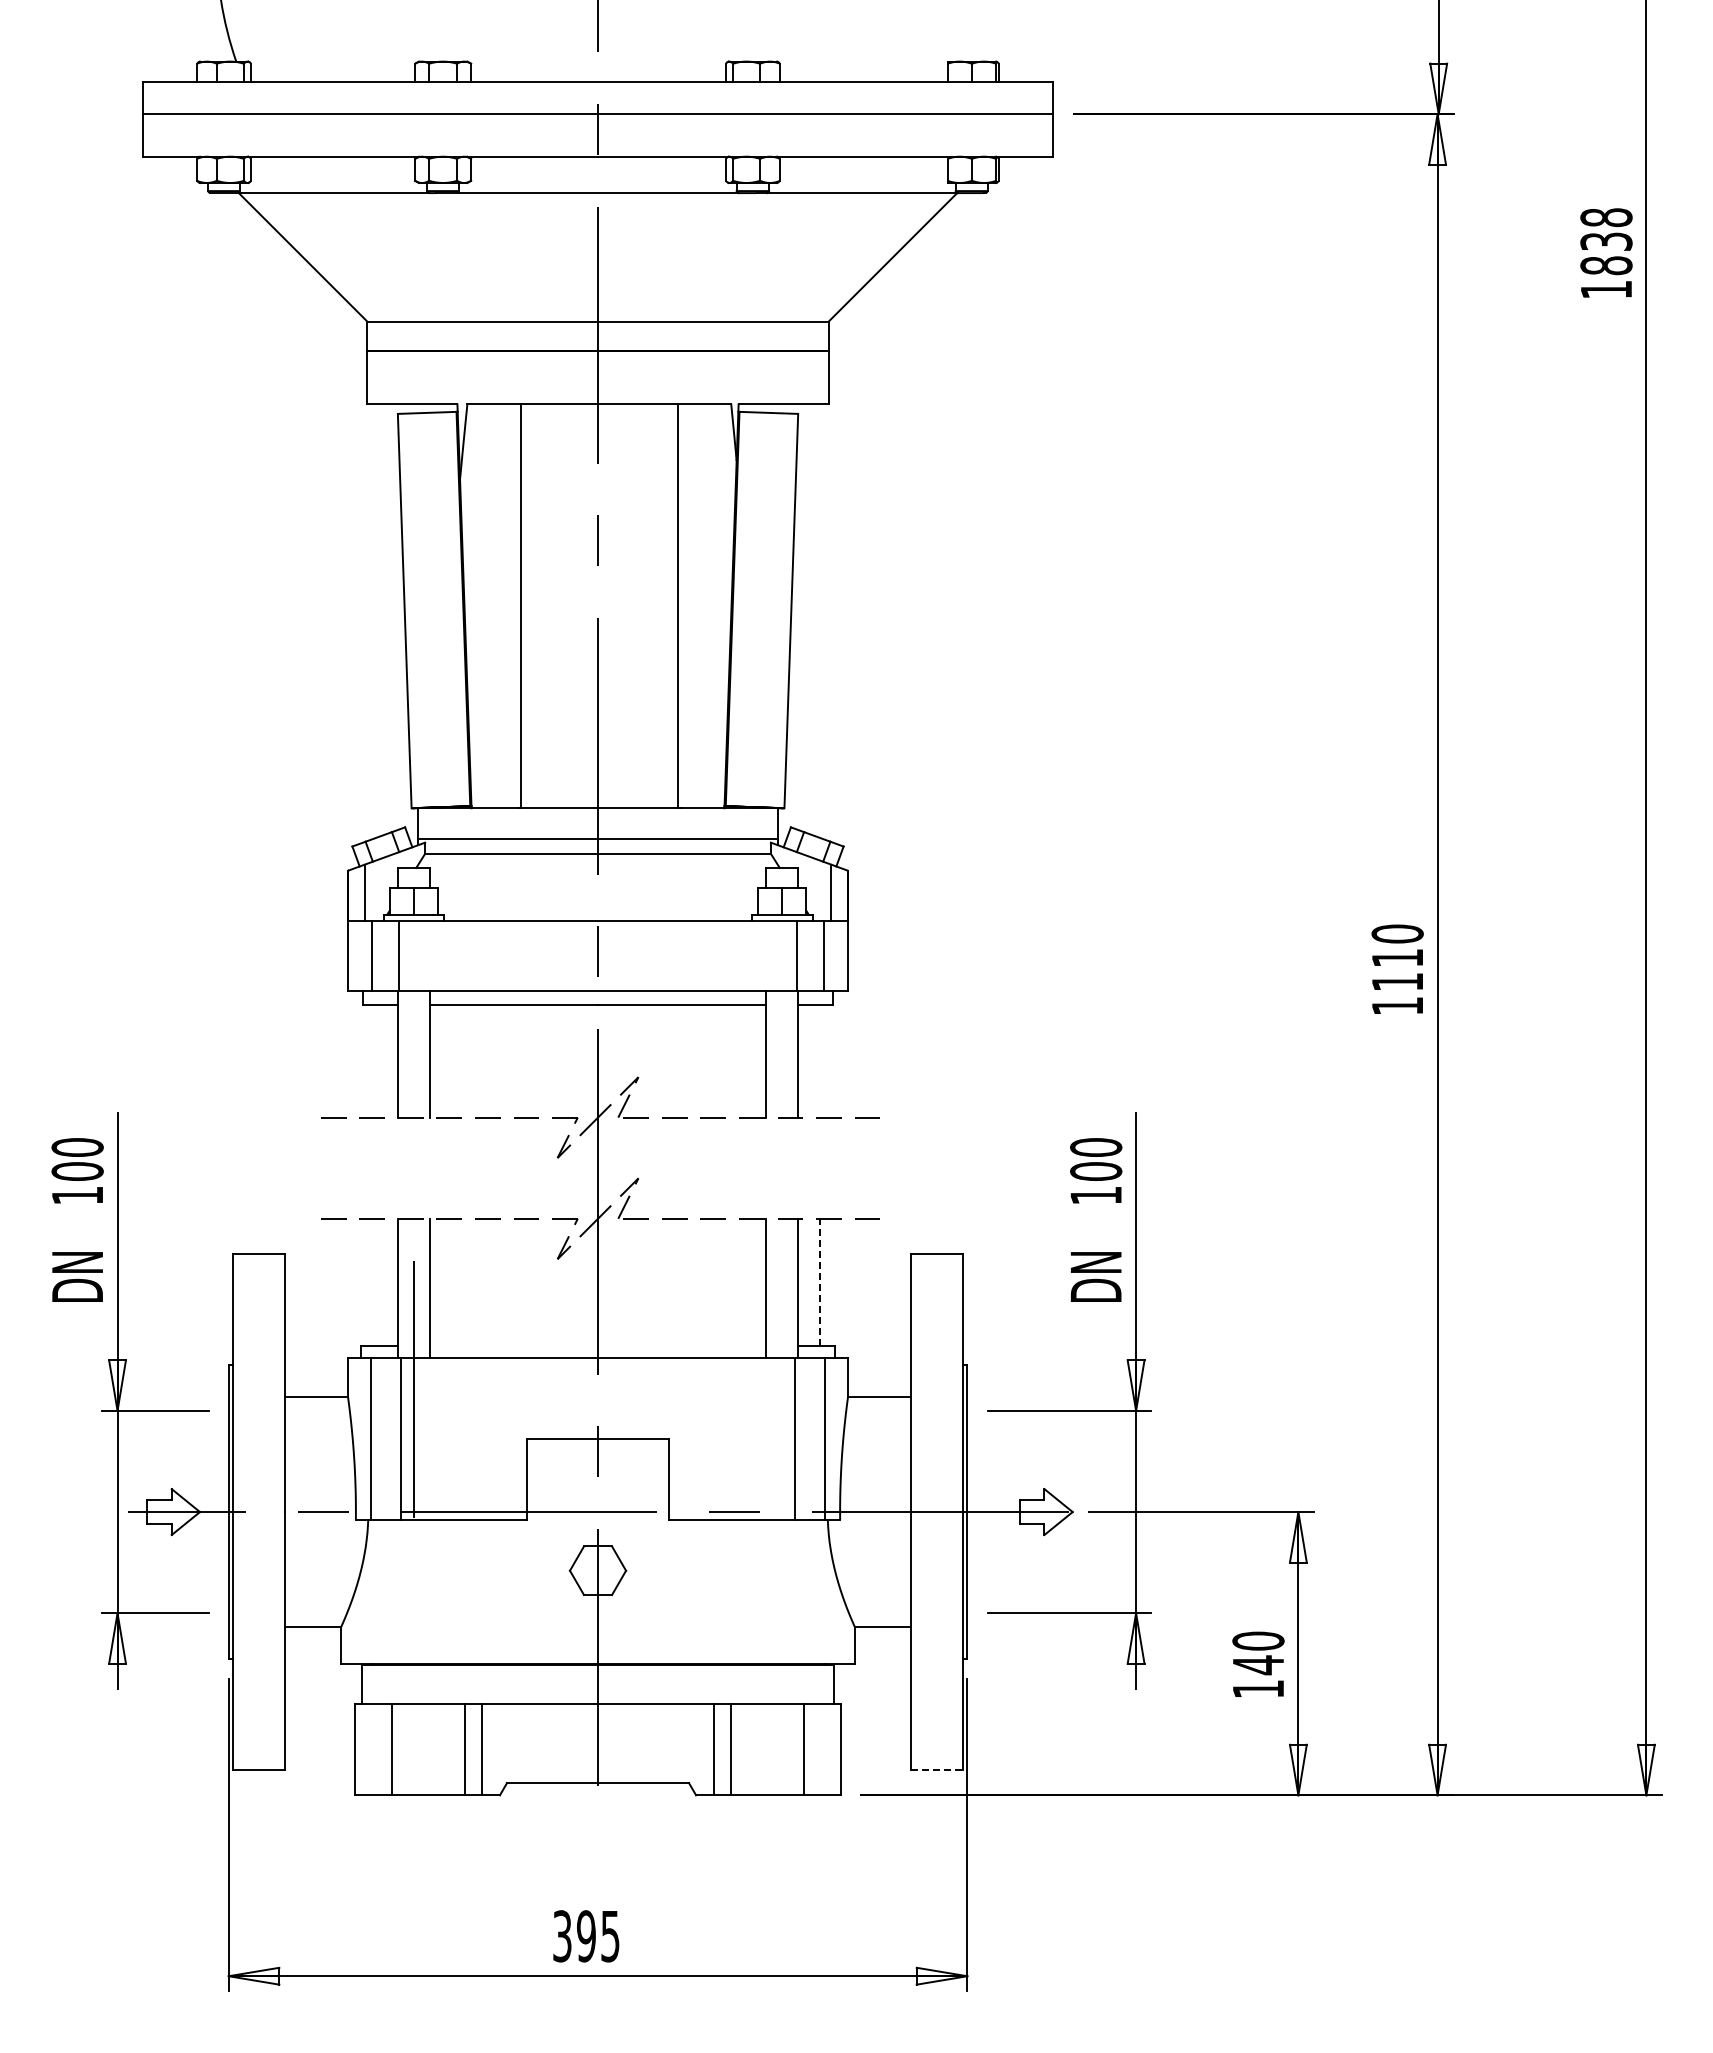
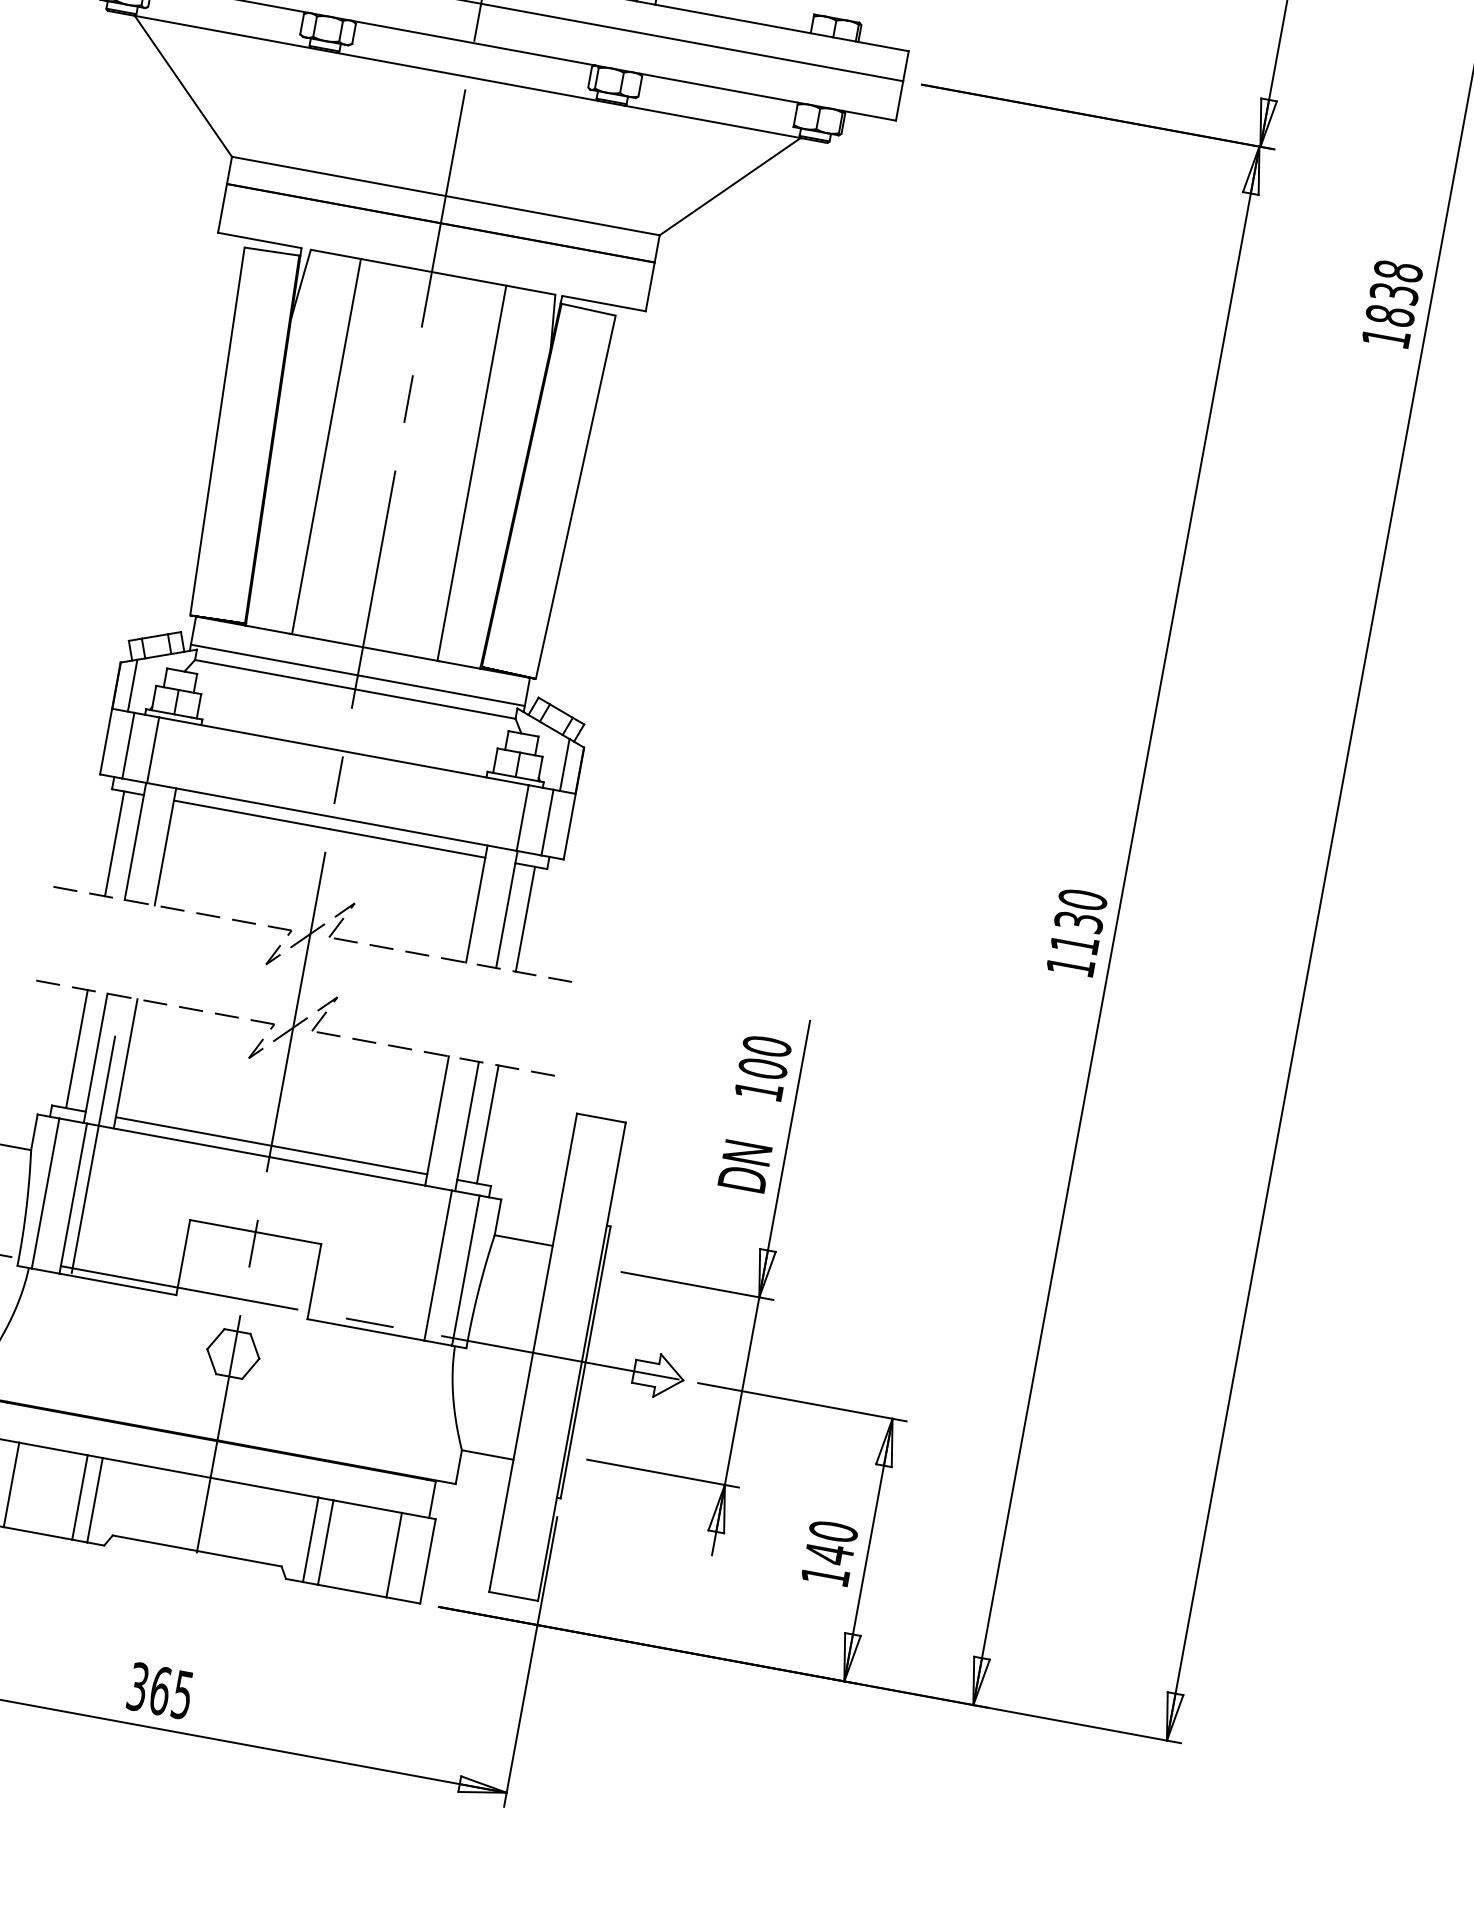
text: (1397, 958) -> (1078, 922), 1110 -> 1130
line: (376, 1060) -> (114, 843), added
line: (819, 1060) -> (525, 918), added
line: (376, 1282) -> (77, 1049), added
line: (819, 1282) -> (487, 1124), dashed -> solid
line: (597, 1346) -> (270, 1146), added
line: (937, 1770) -> (514, 1596), dashed -> solid
text: (586, 1936) -> (160, 1691), 395 -> 365

